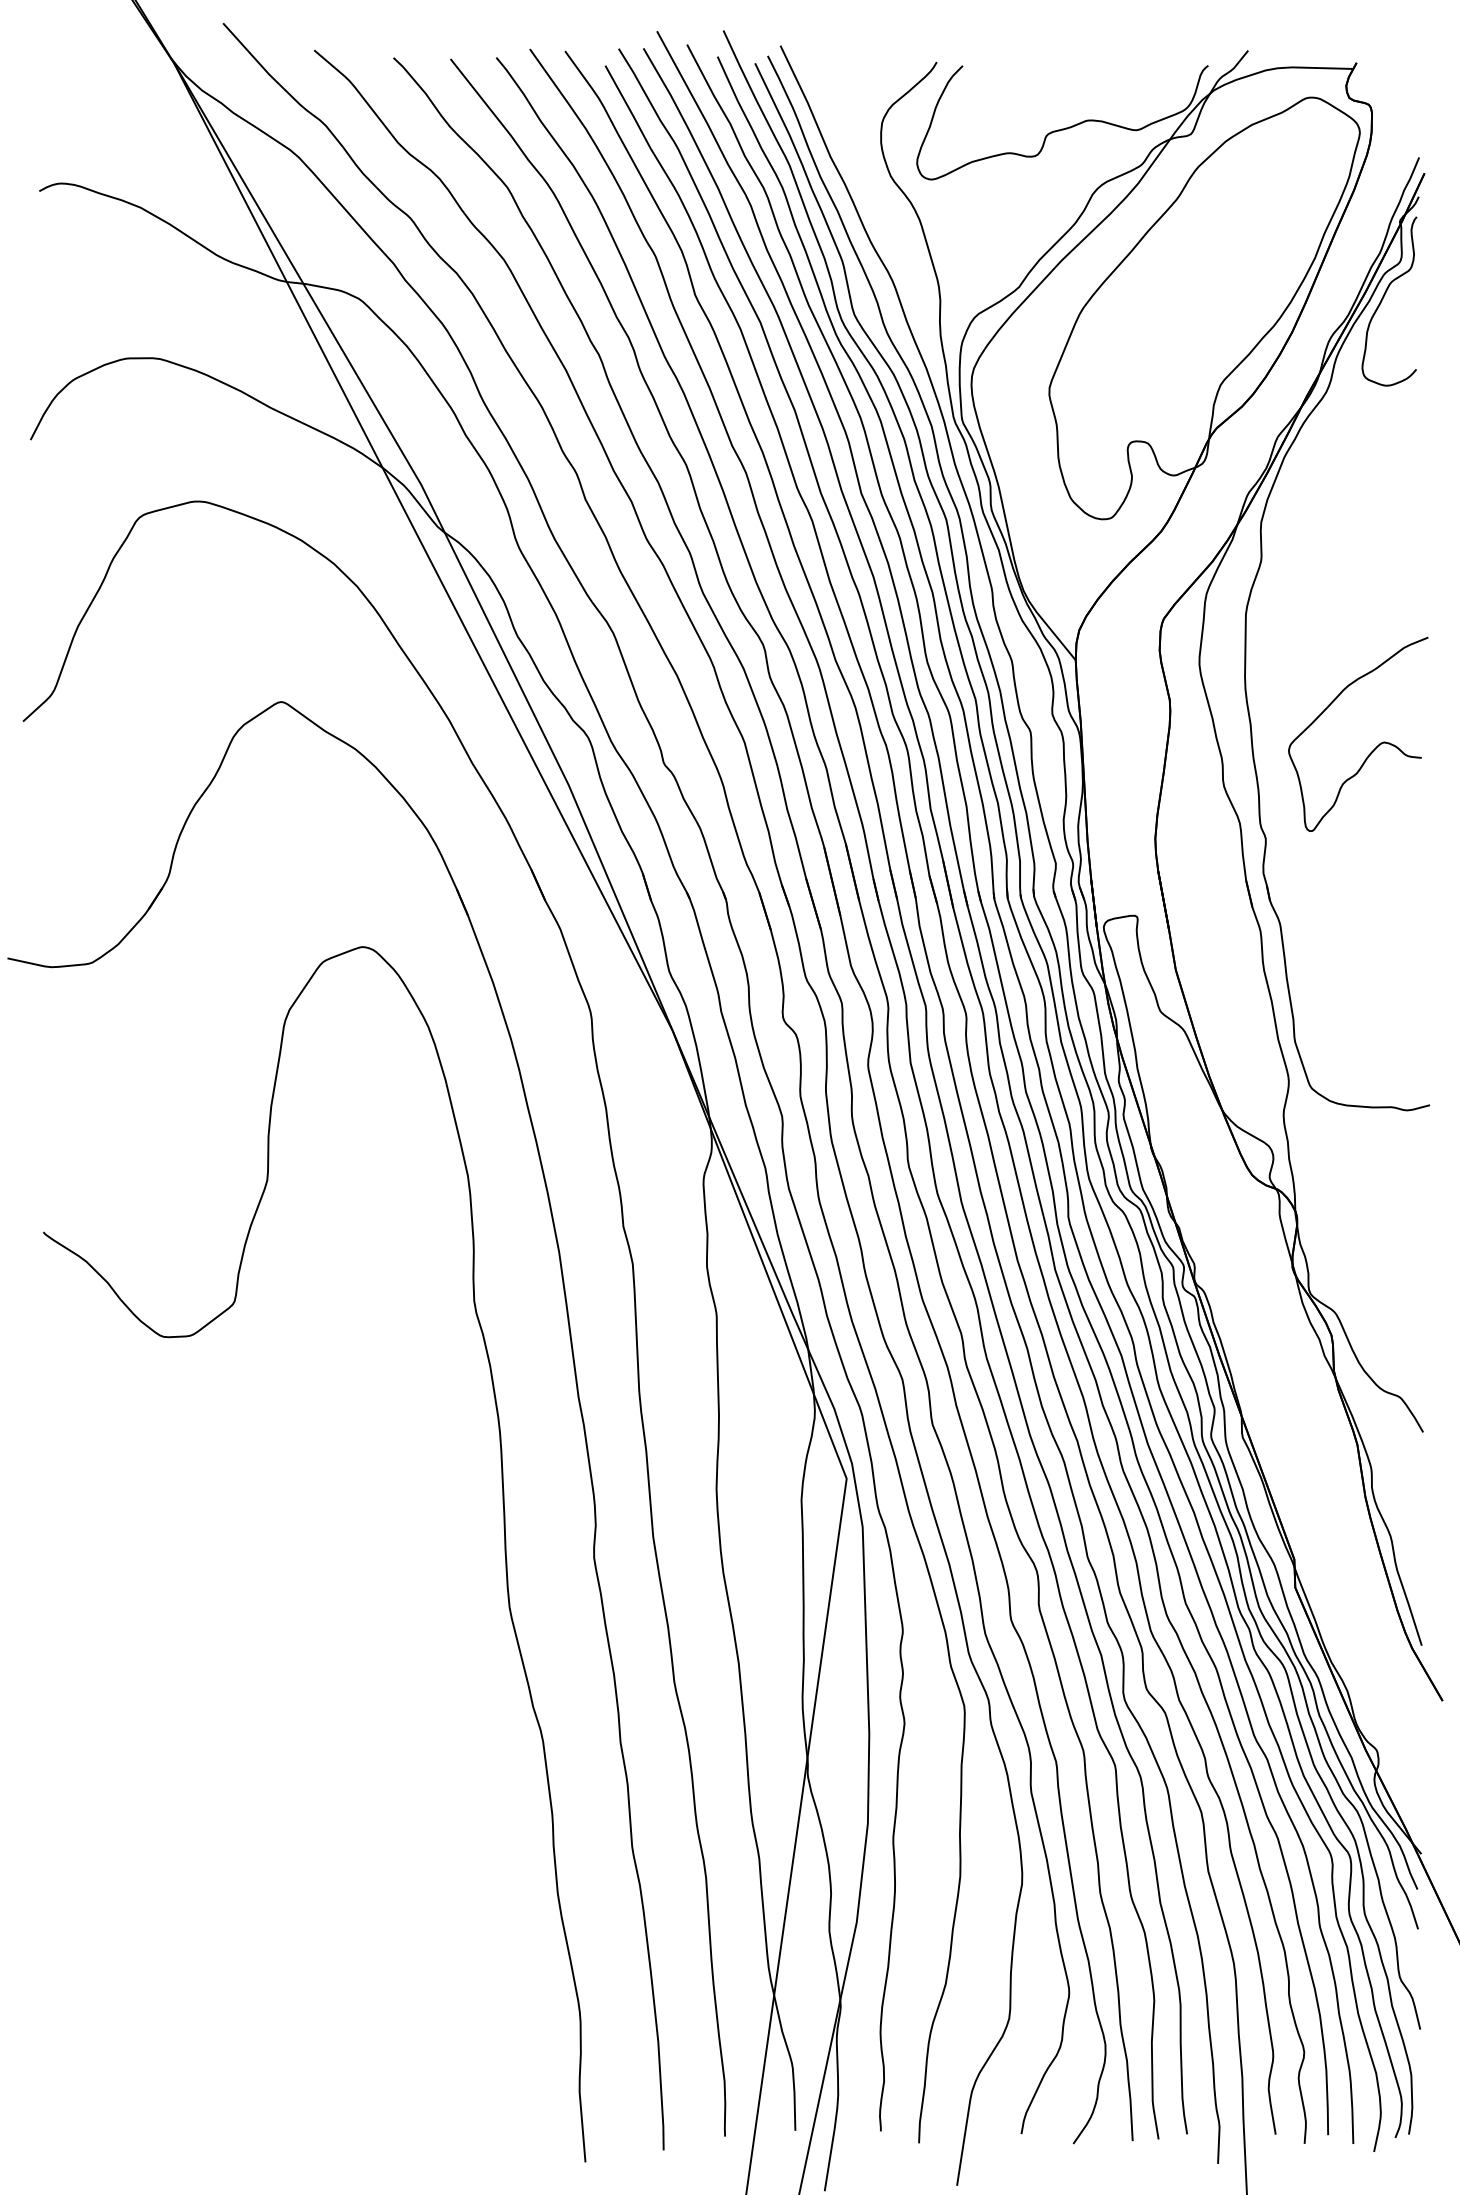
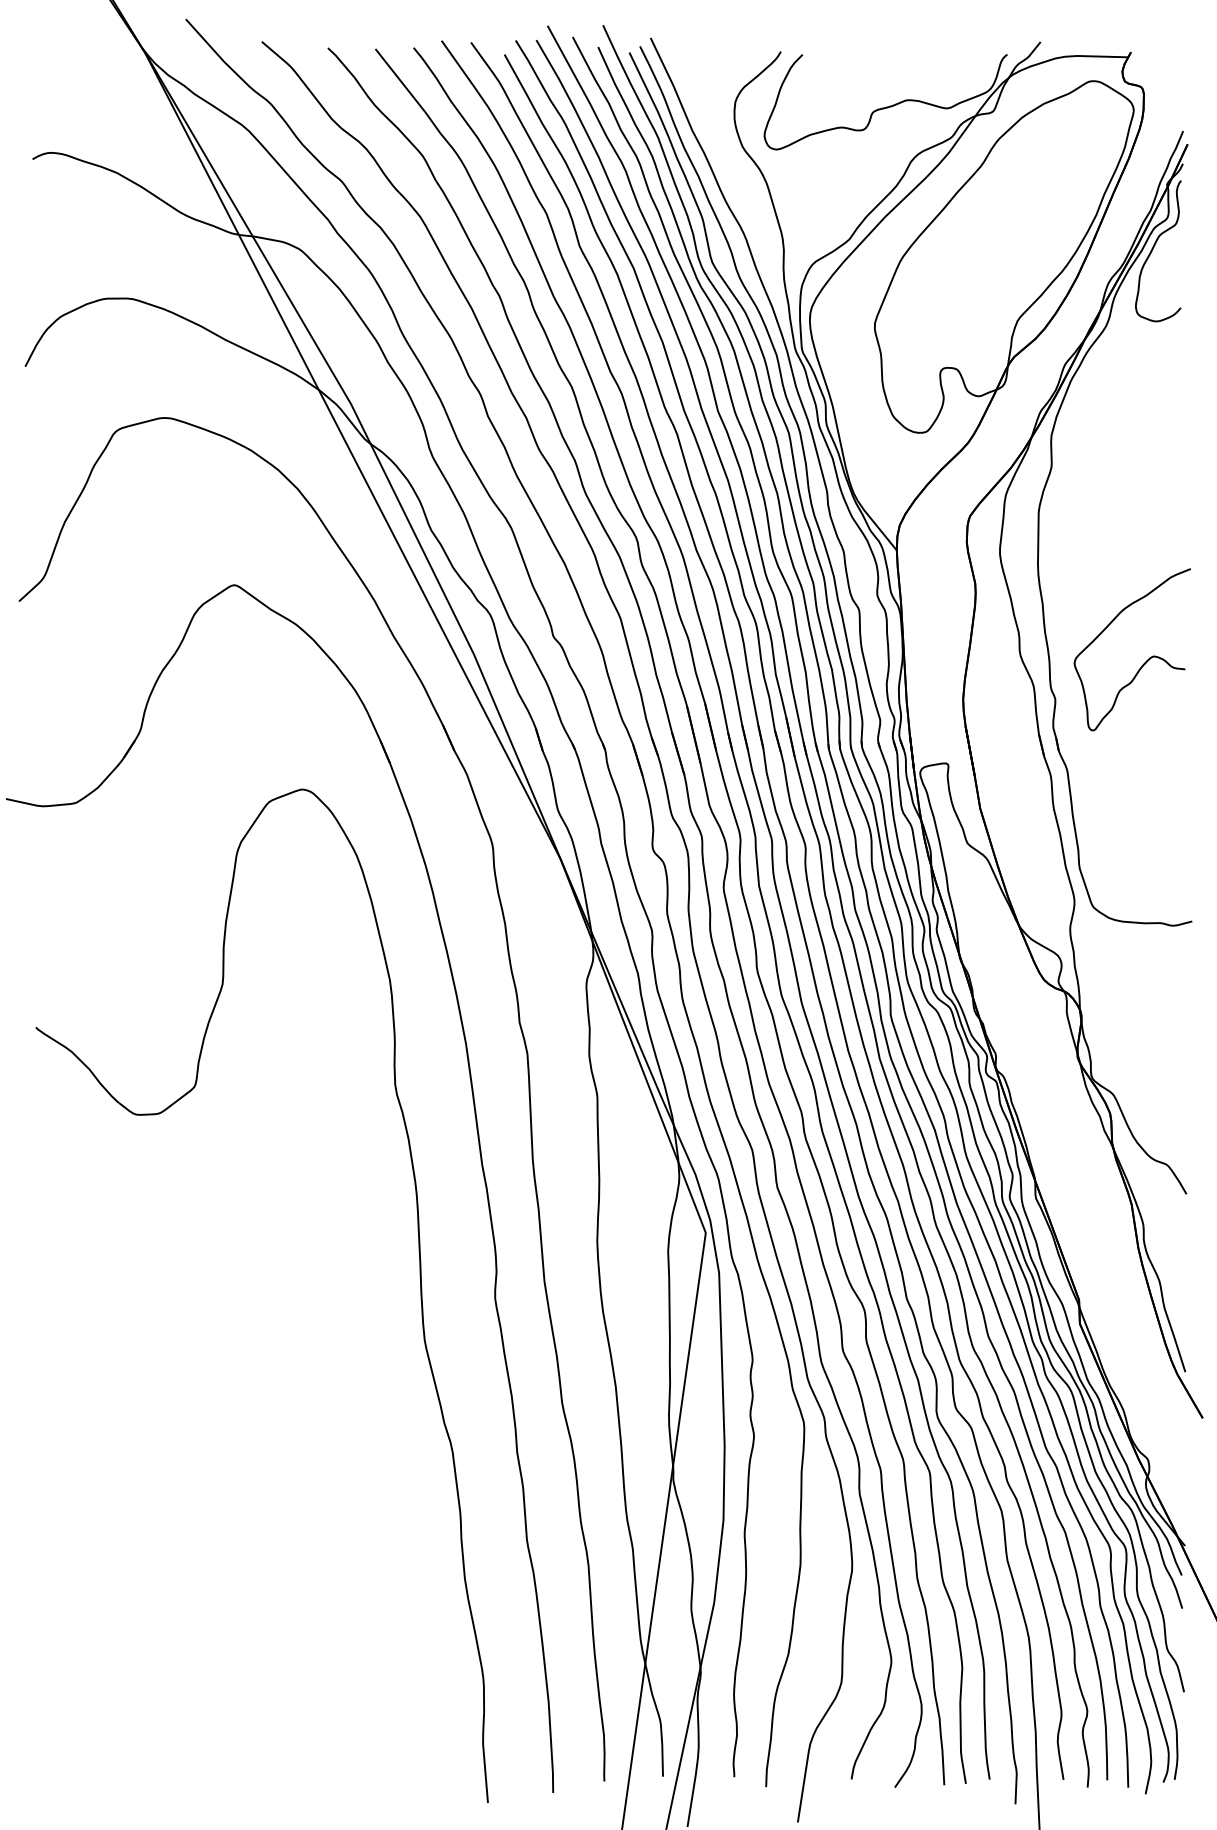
curve: (1374, 748) -> (1145, 661), moved

